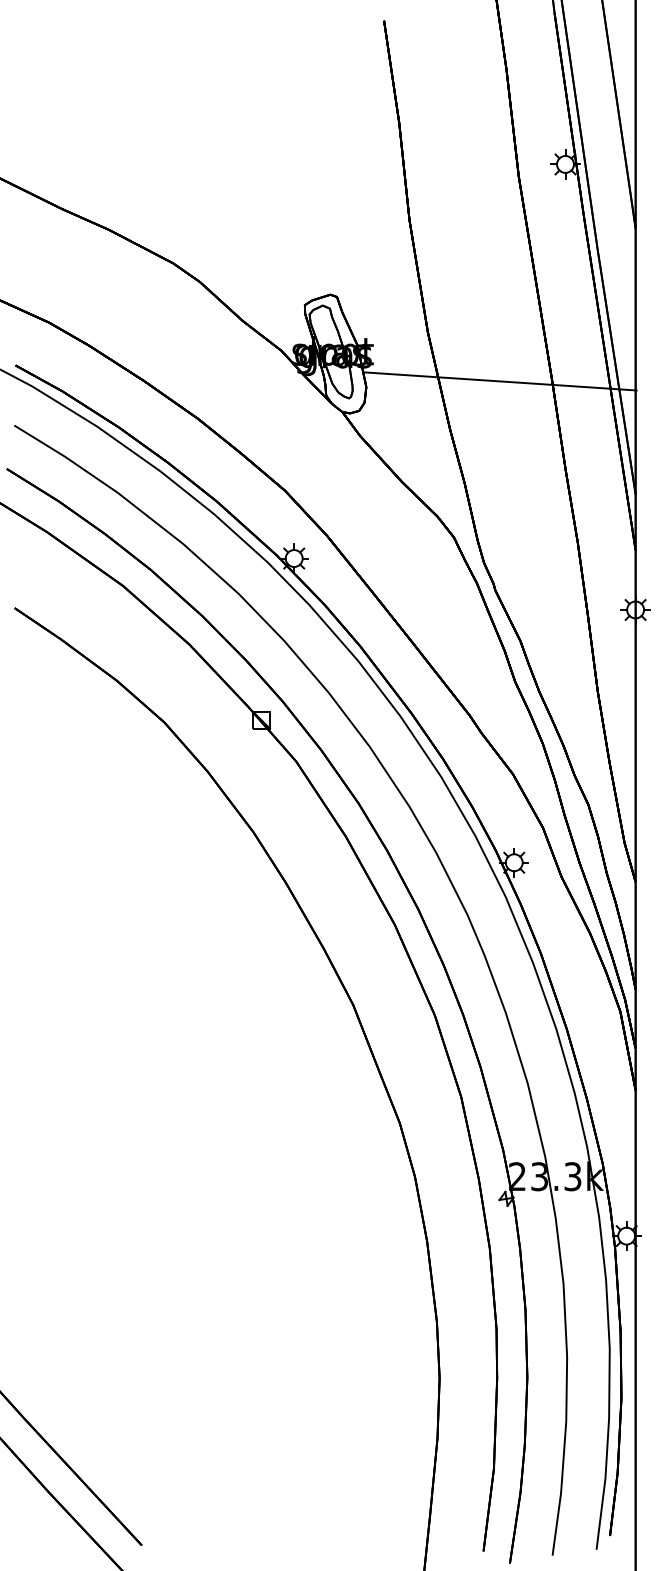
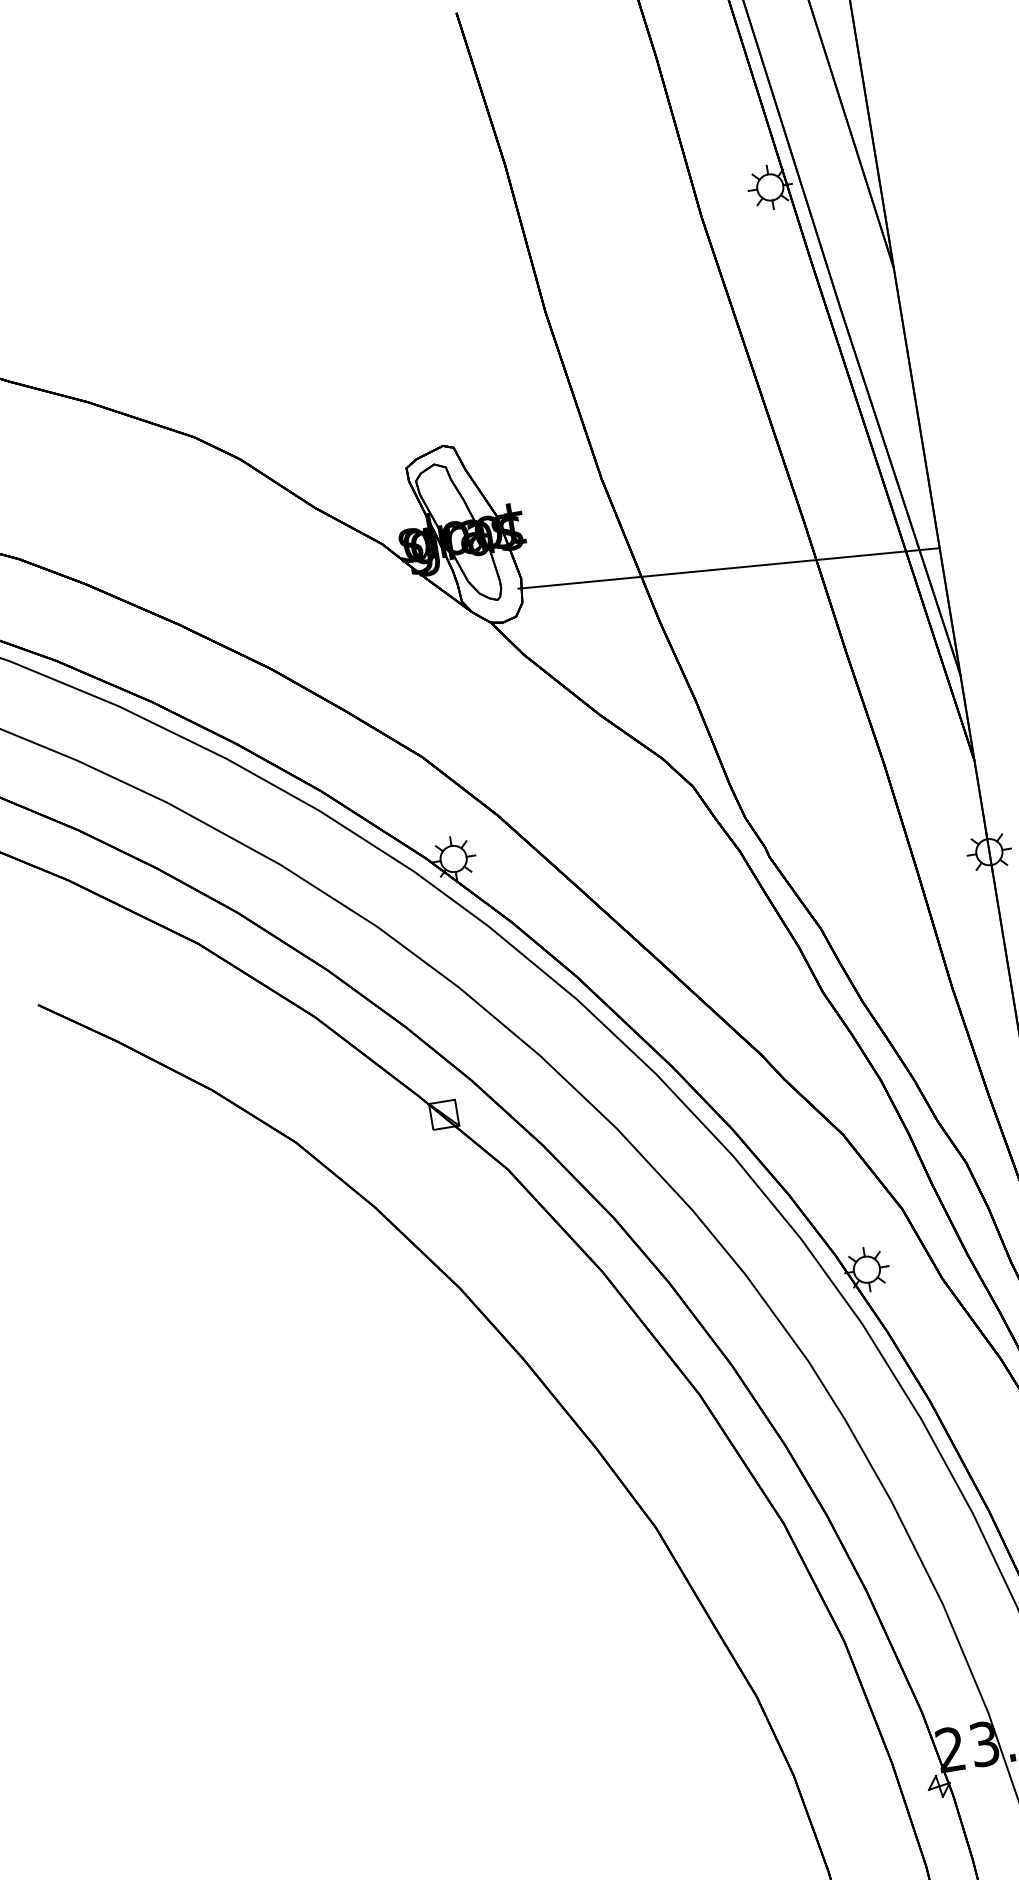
line: (500, 381) -> (728, 568), moved

